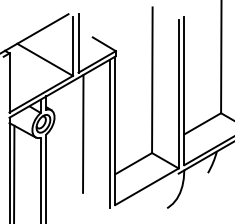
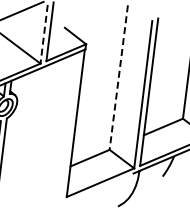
line: (72, 46) -> (43, 34), solid -> dashed
line: (152, 80) -> (118, 77), solid -> dashed
line: (83, 133) -> (43, 122), removed
line: (109, 133) -> (69, 125), removed

